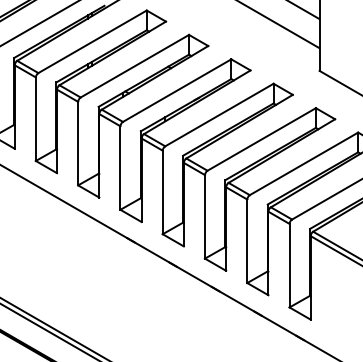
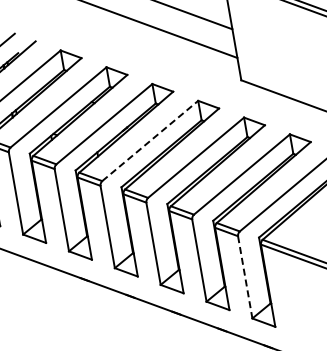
line: (219, 115) -> (150, 141), solid -> dashed
line: (289, 265) -> (245, 277), solid -> dashed

